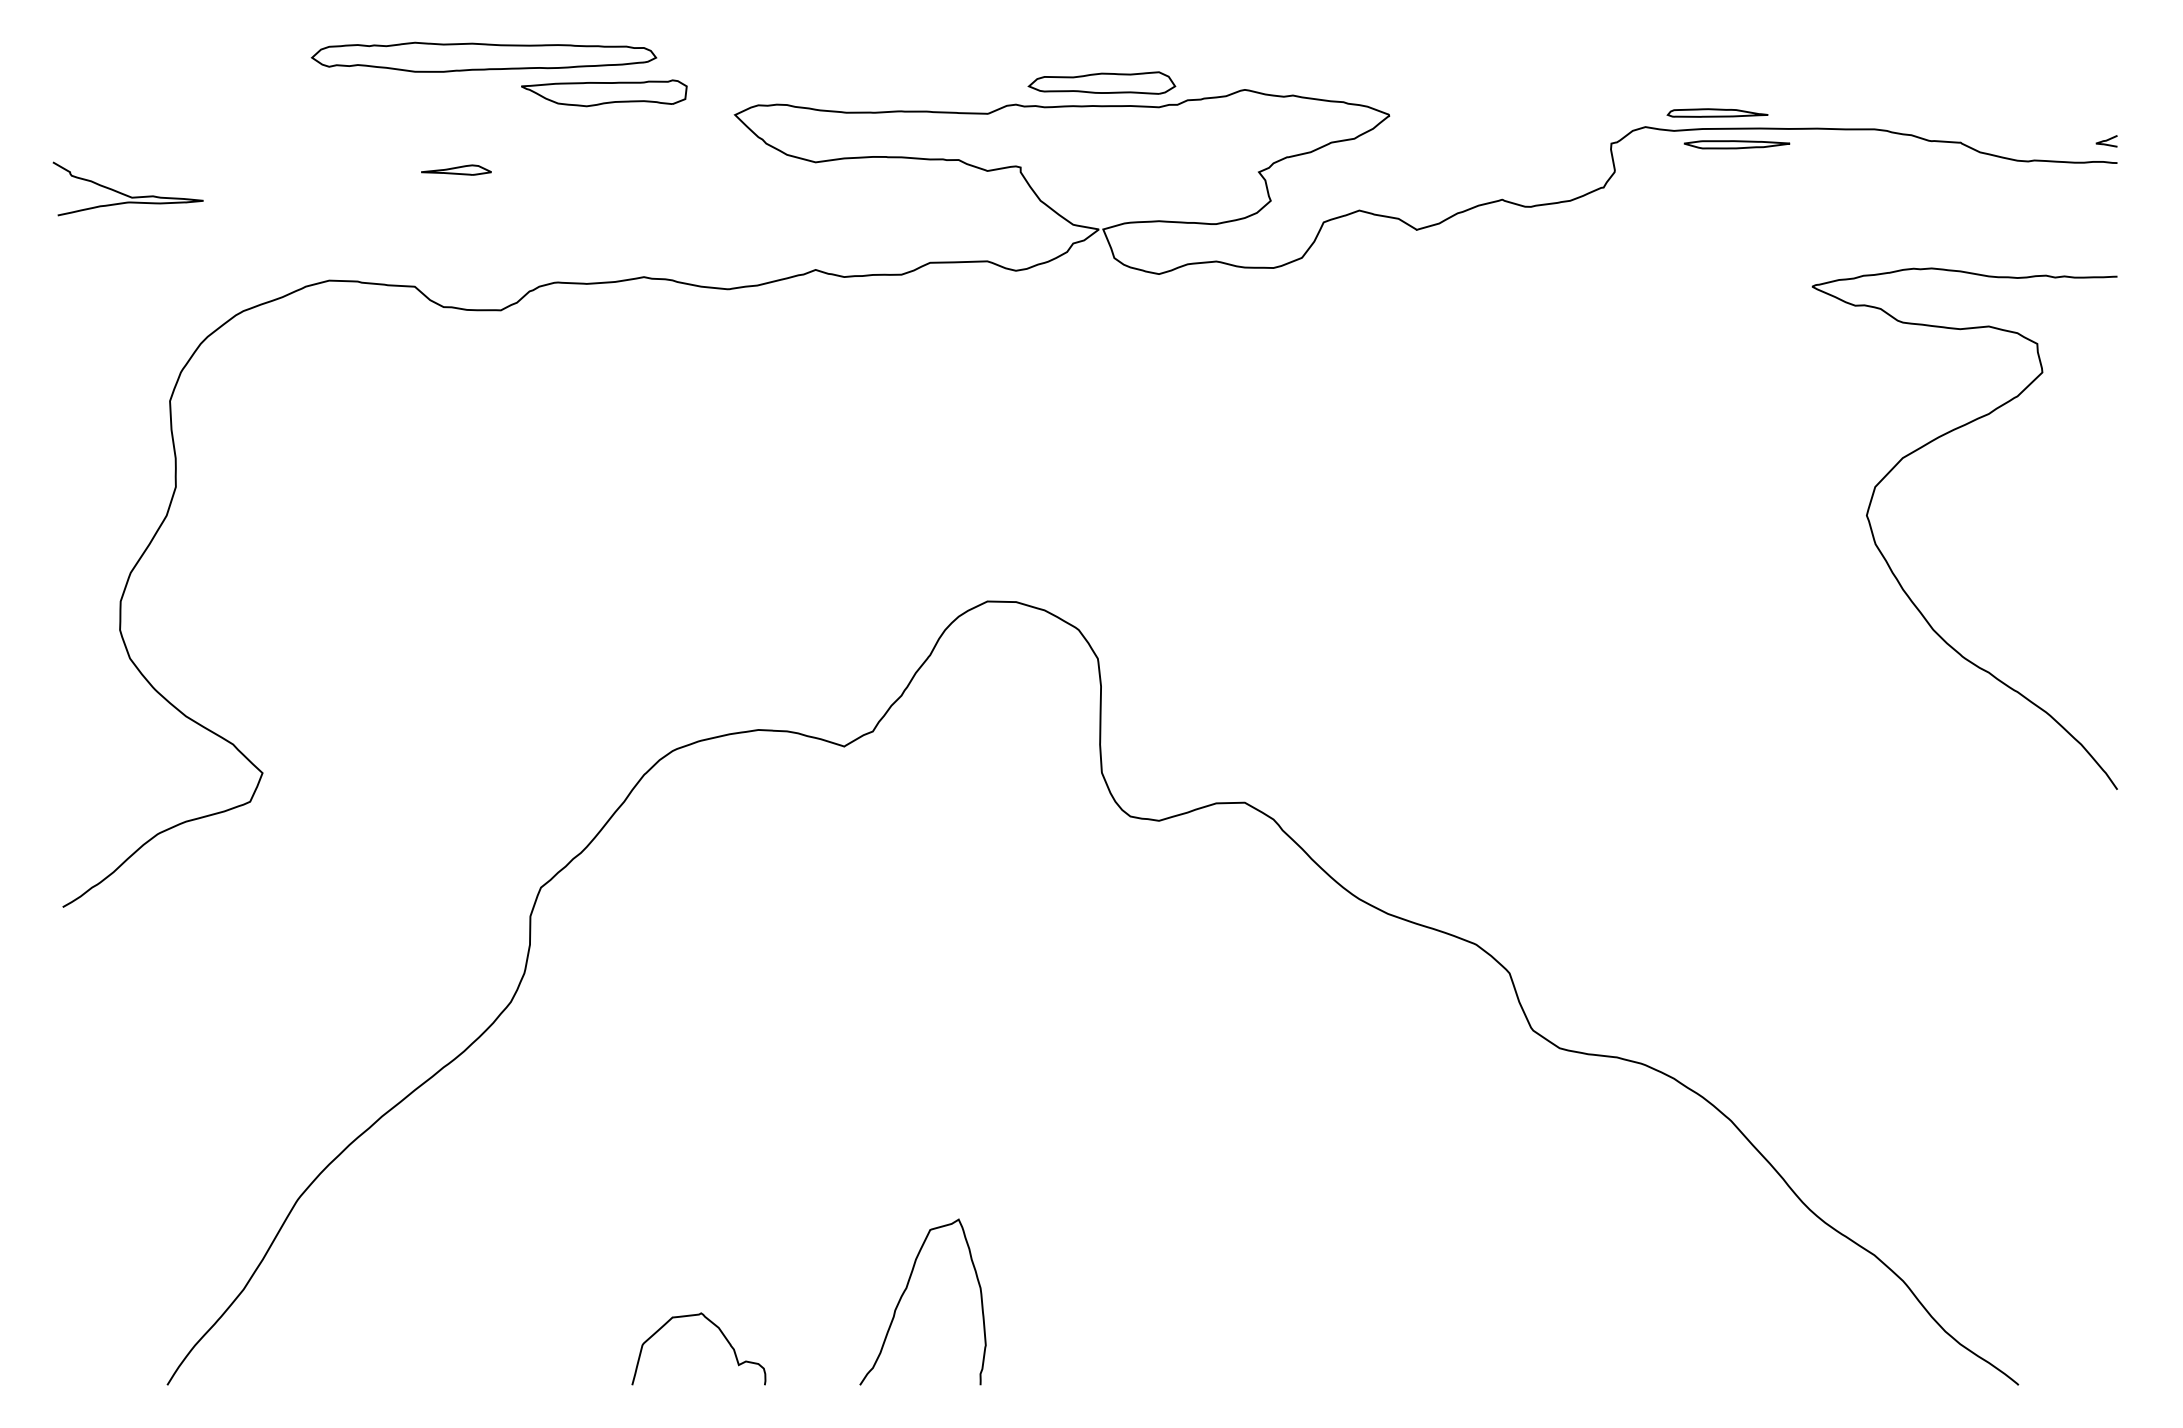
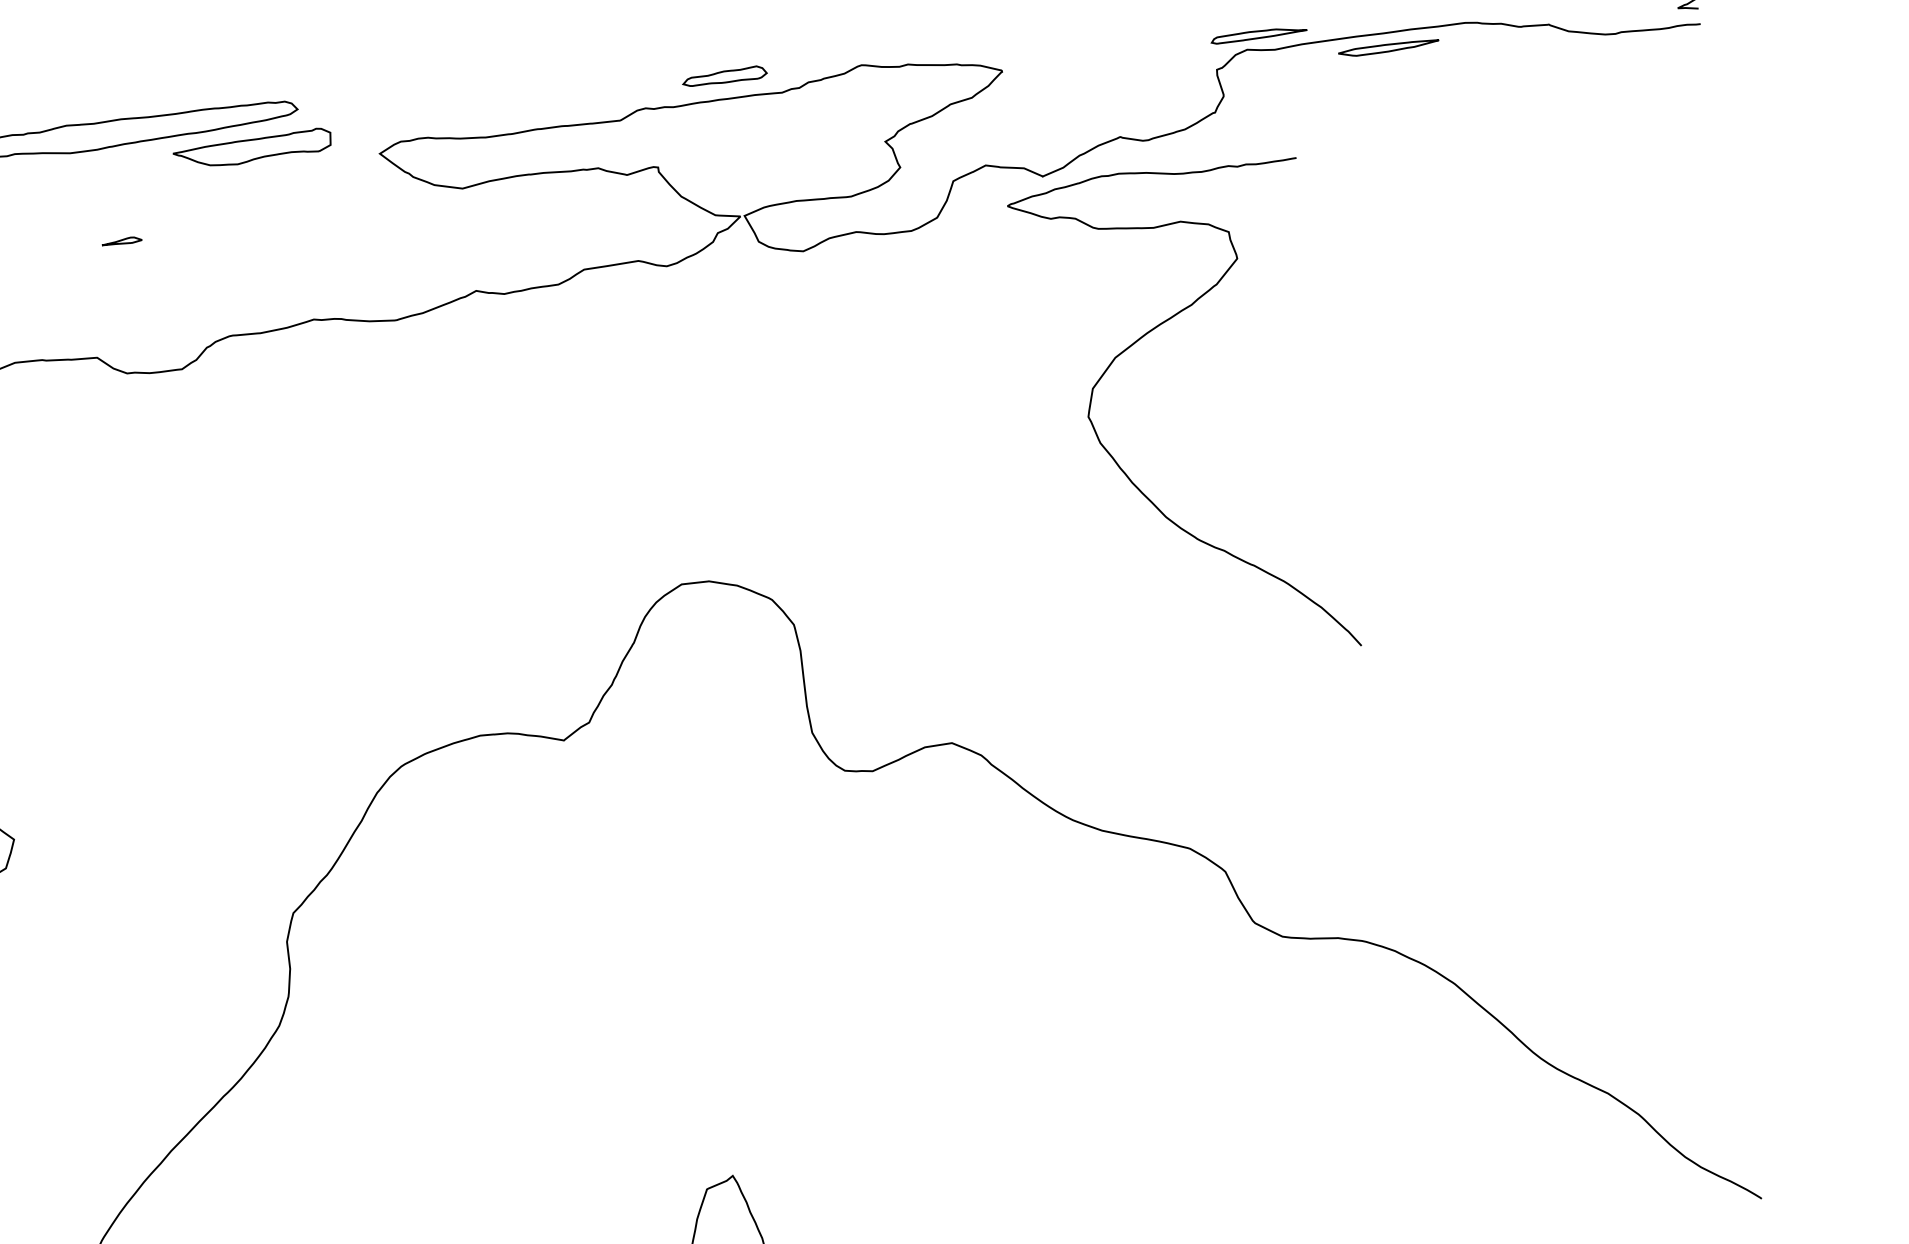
part: (1101, 82) -> (724, 76), size x0.6
part: (1717, 112) -> (1258, 34), moved
part: (1736, 144) -> (1388, 47), moved
part: (456, 169) -> (121, 240), size x0.6
curve: (1890, 566) -> (1117, 462), moved

